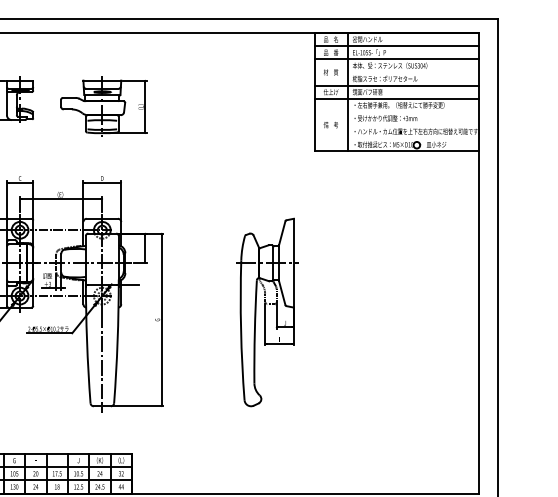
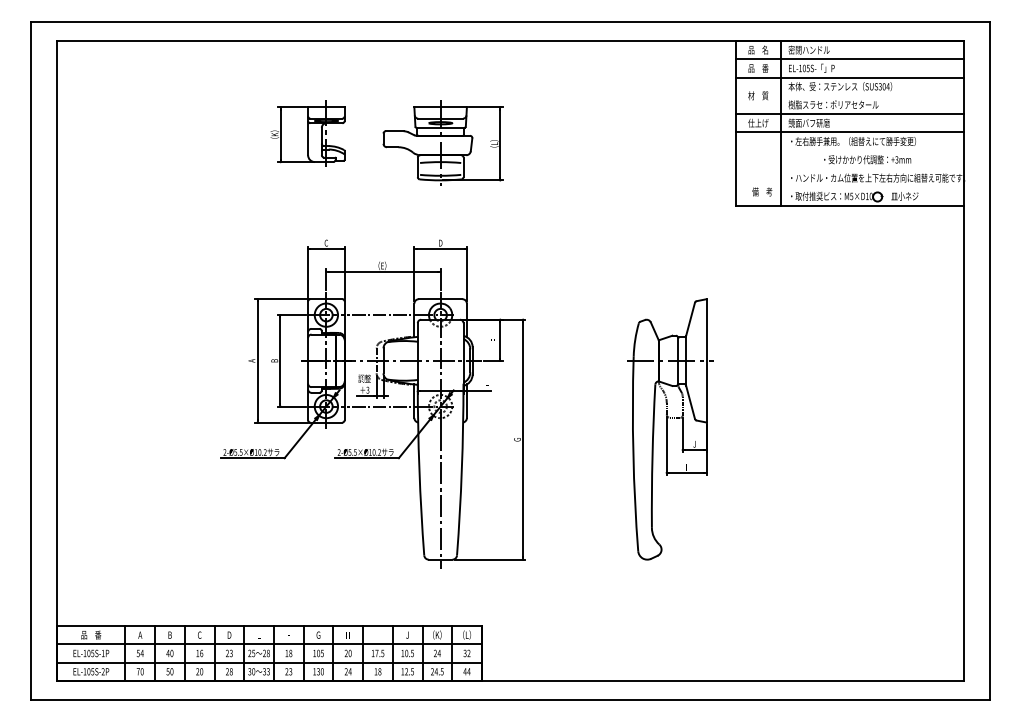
text: (385, 118) -> (867, 159), moved
text: (331, 124) -> (762, 191), moved

